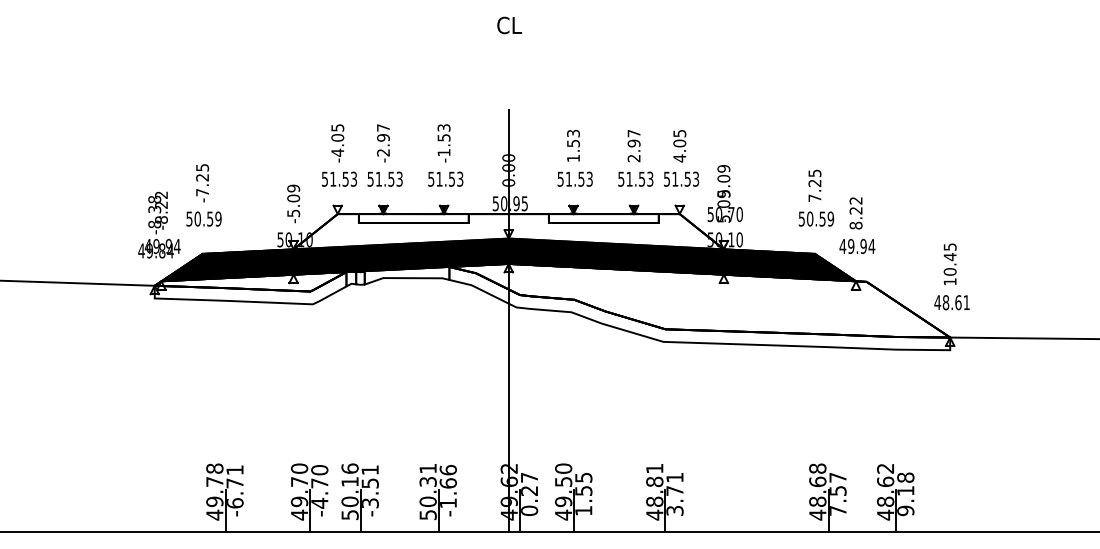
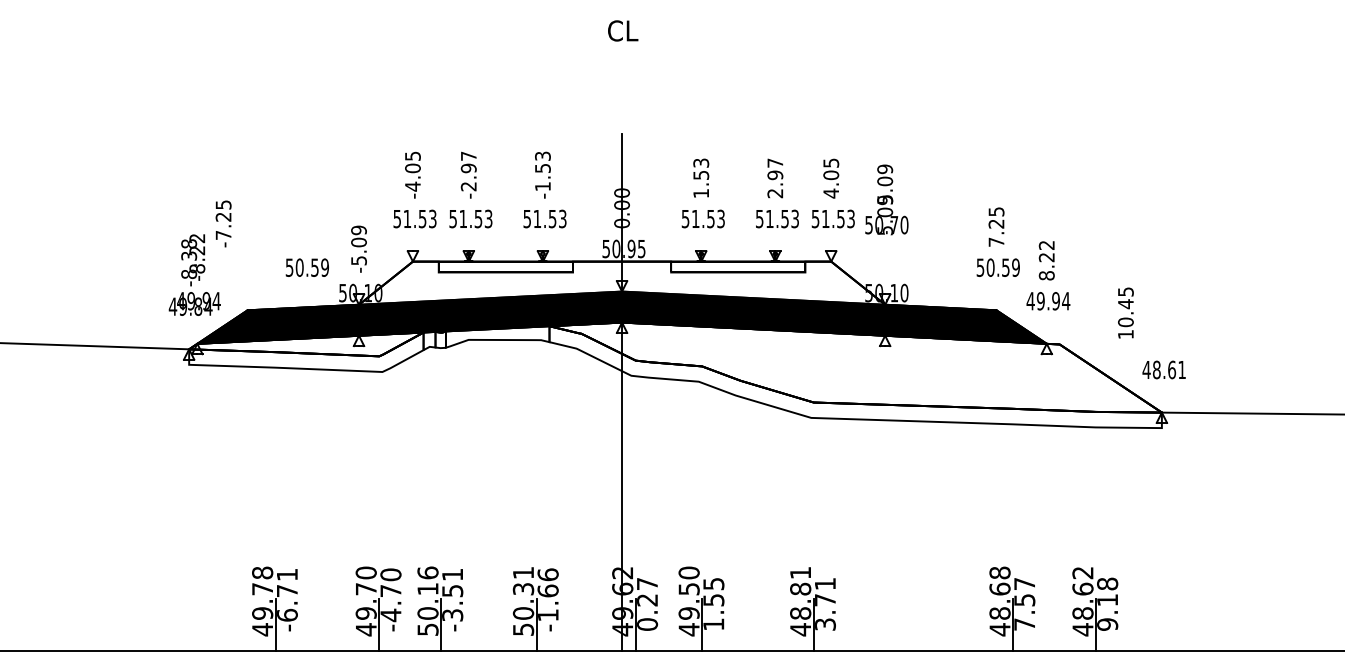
text: (202, 182) -> (223, 223), moved
text: (724, 193) -> (886, 199), moved
text: (203, 218) -> (306, 267), moved
text: (949, 263) -> (1125, 312), moved

